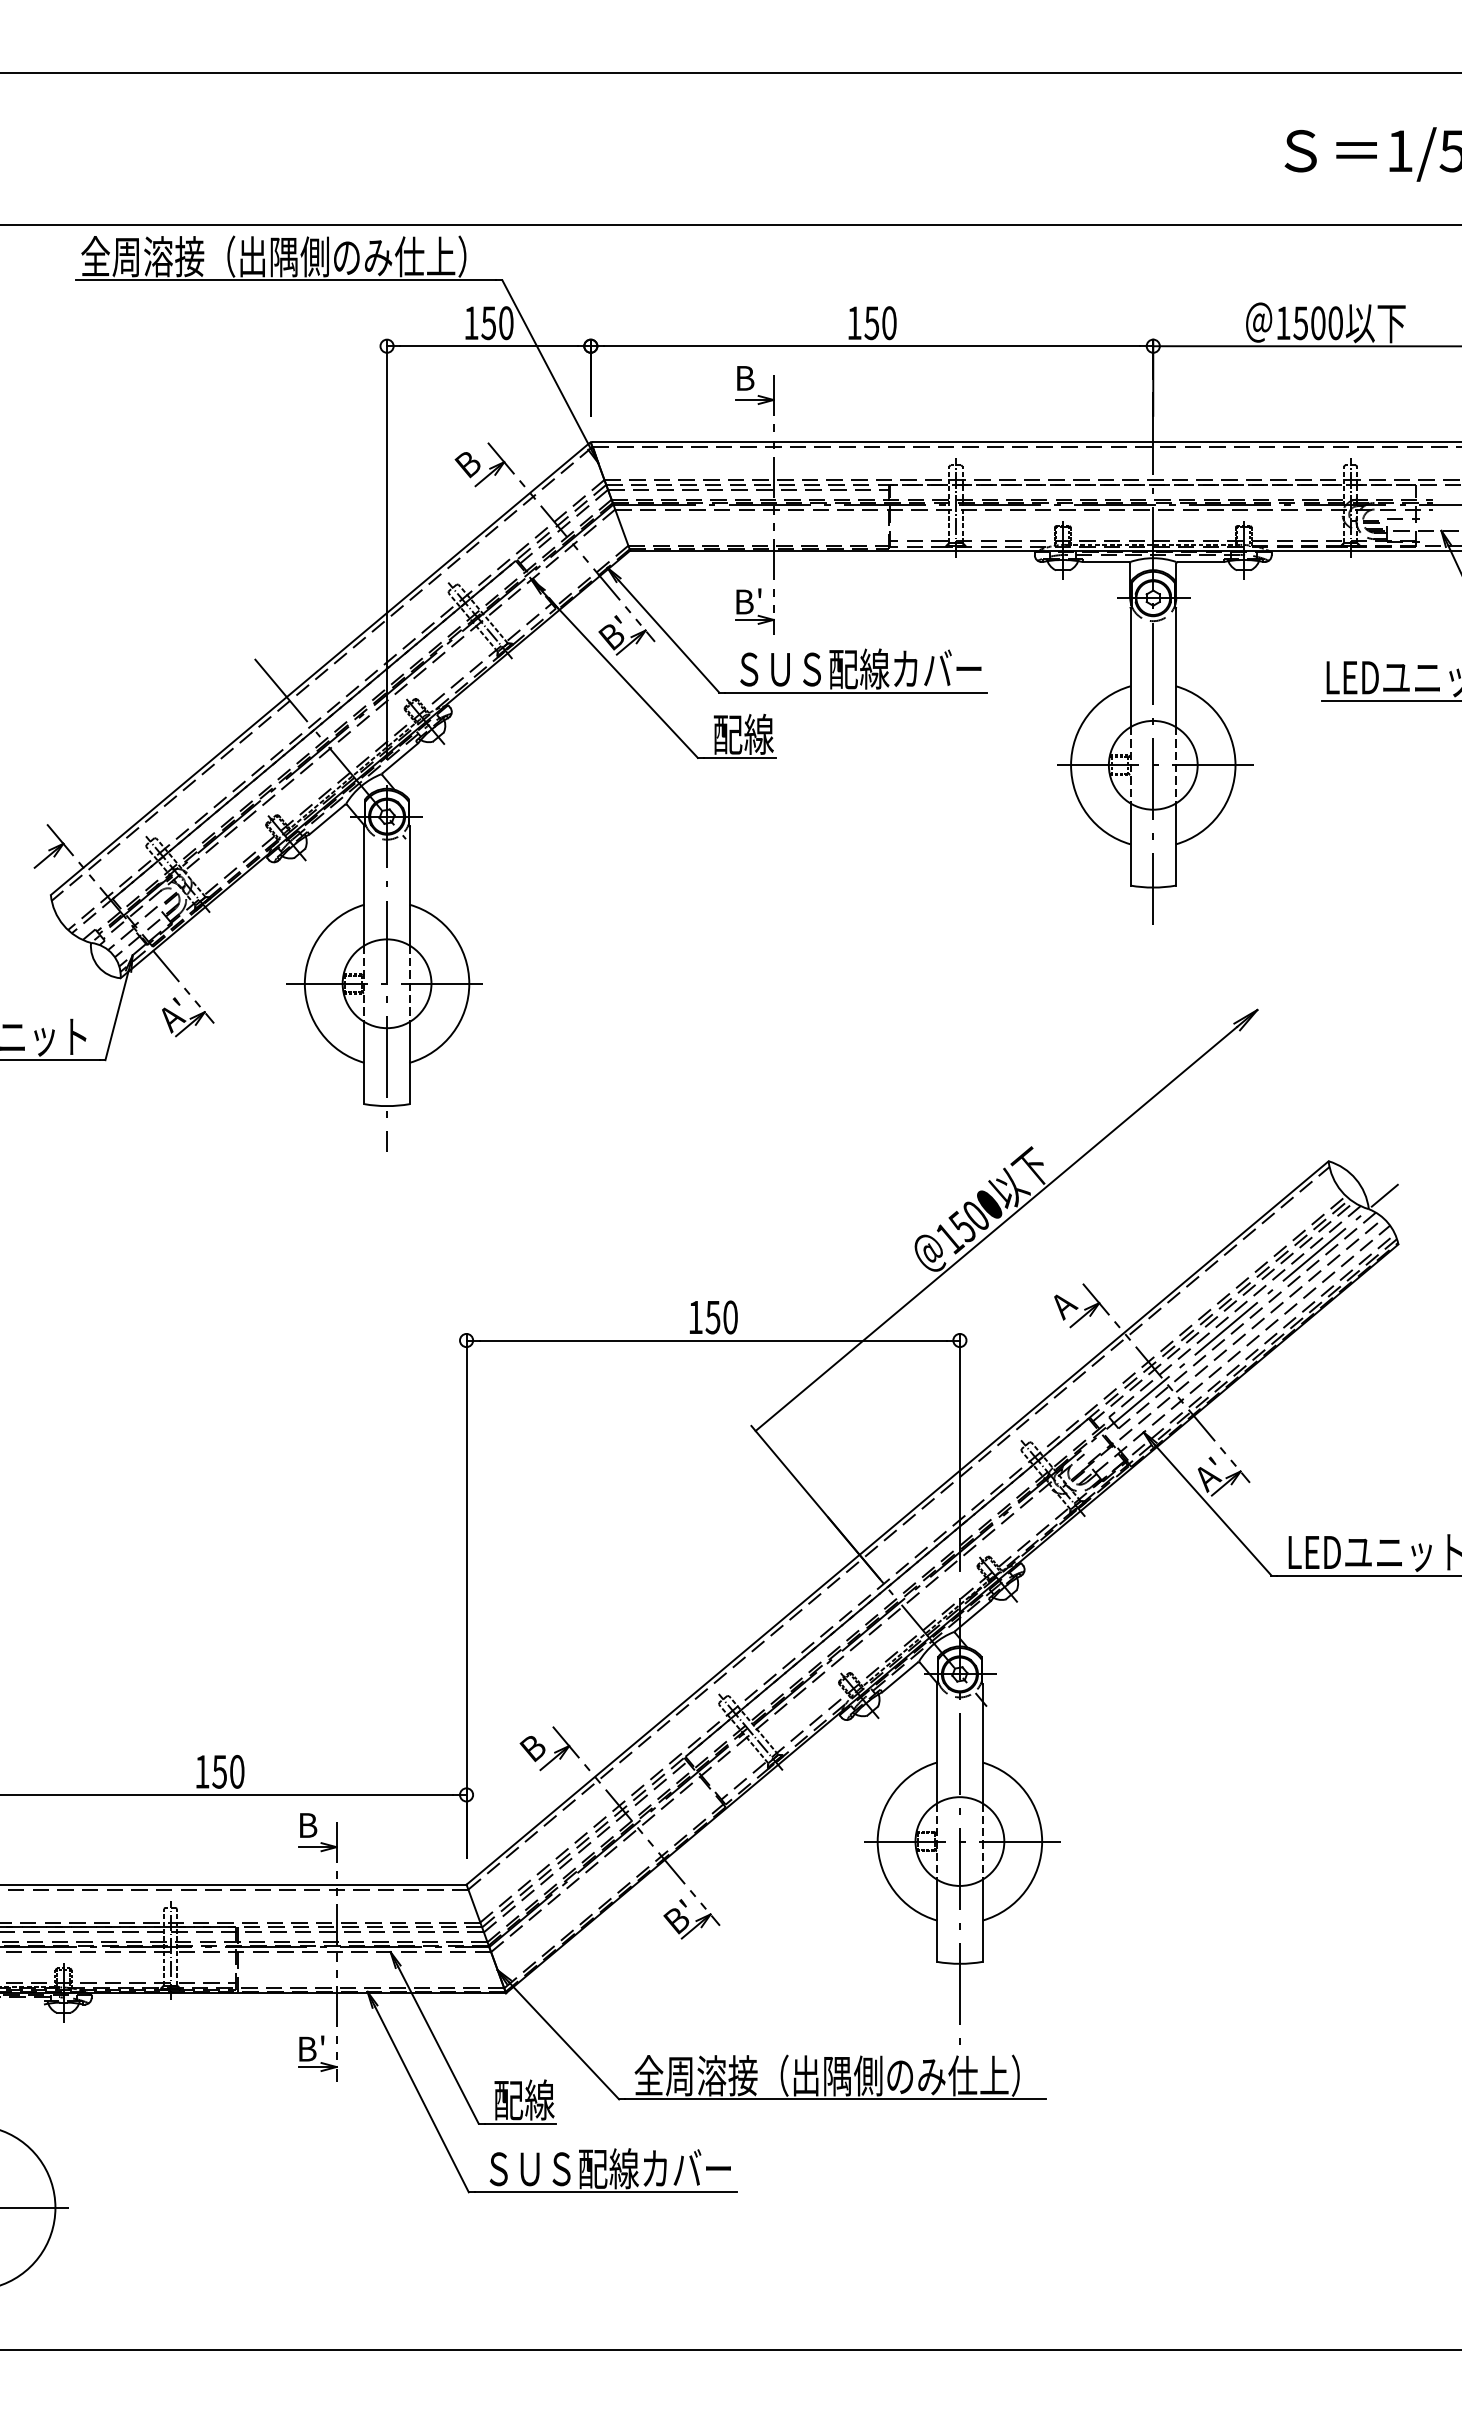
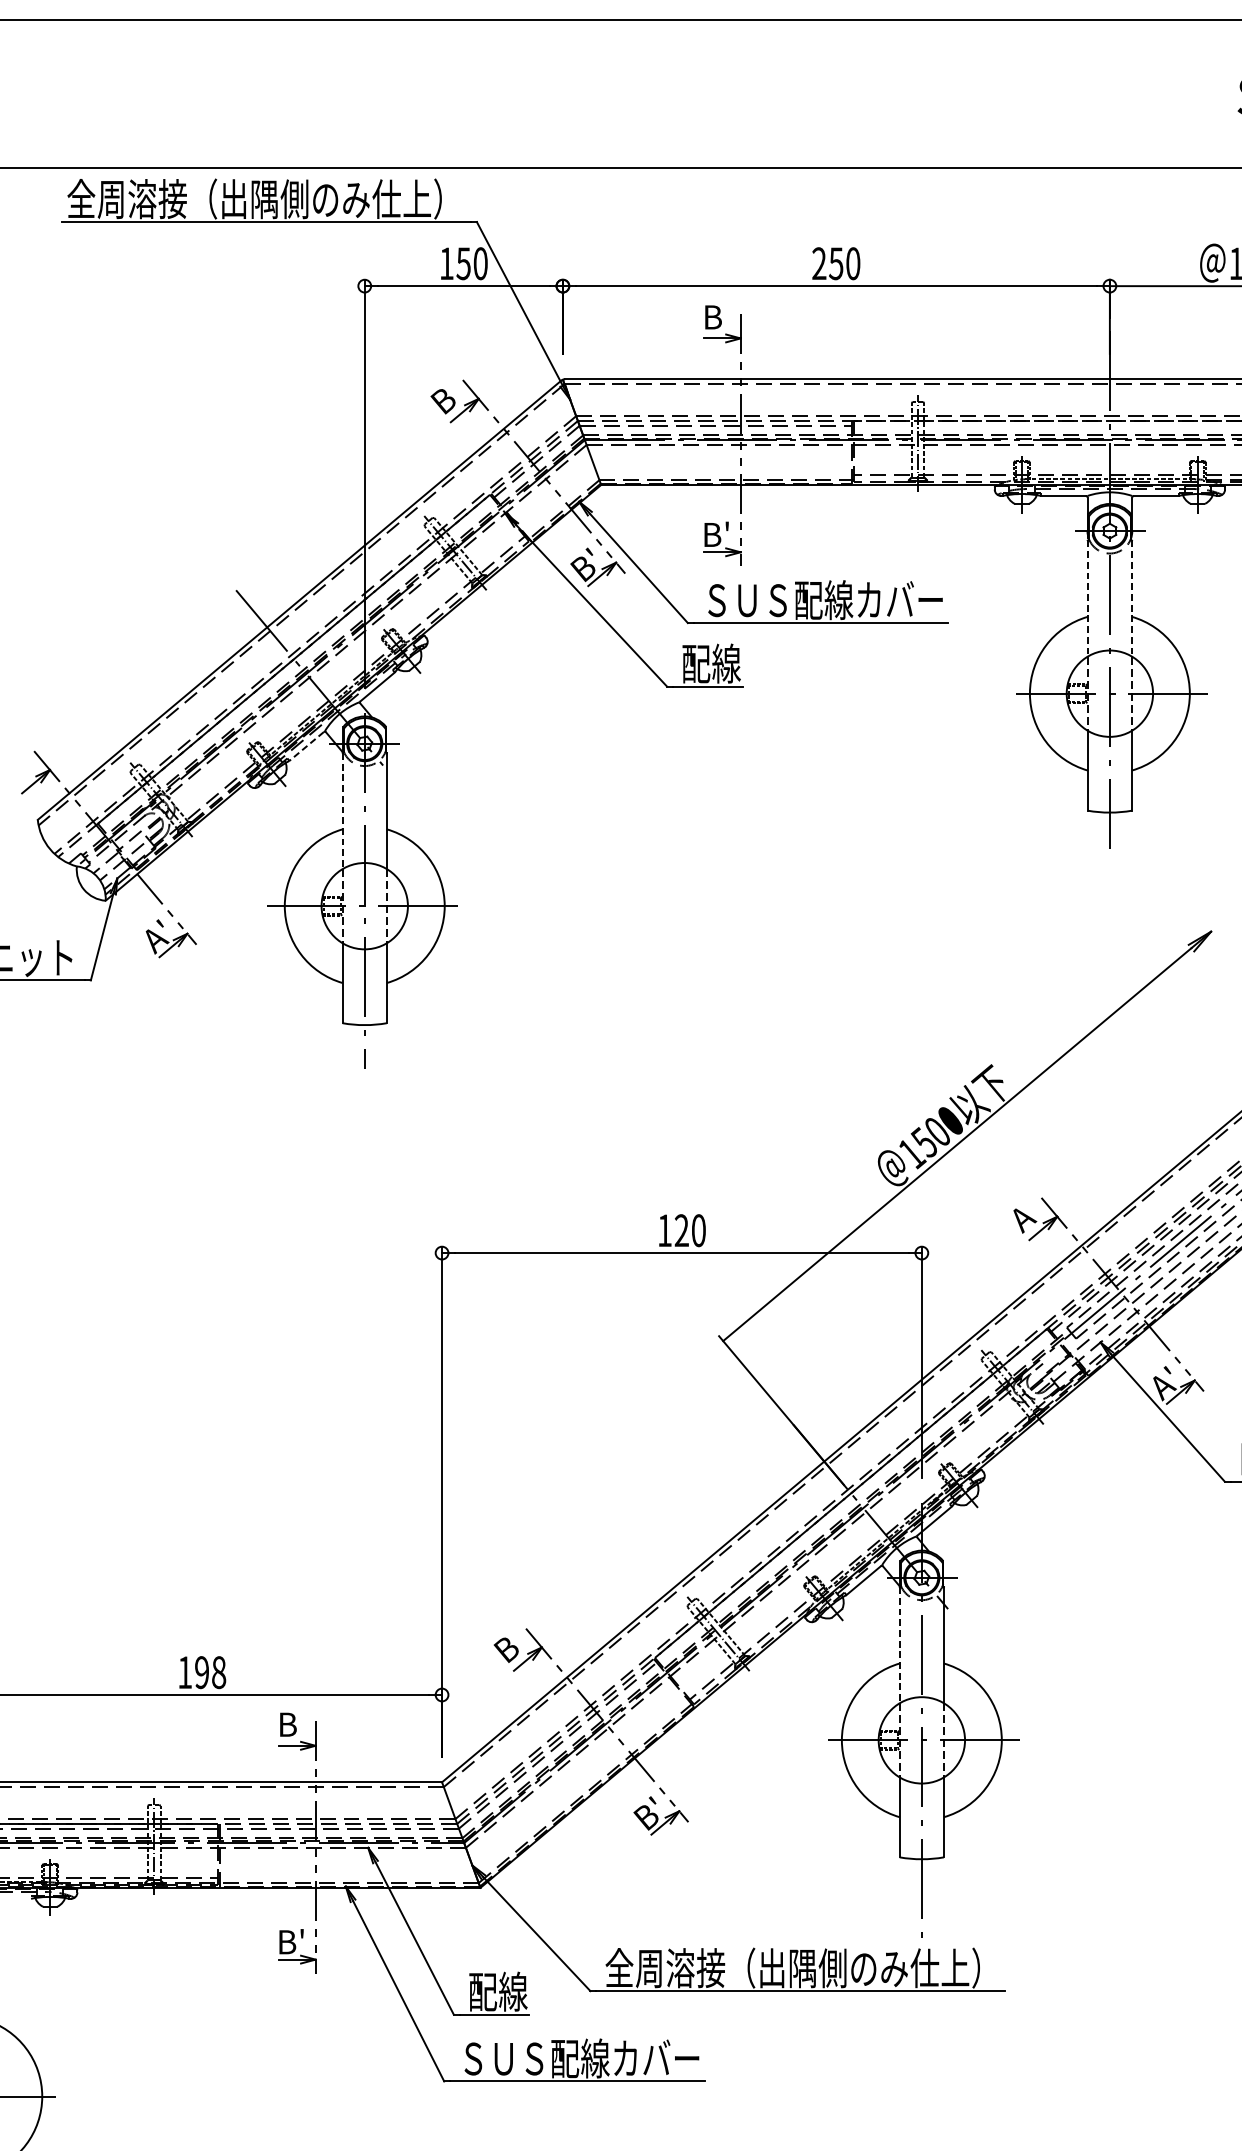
text: (854, 322) -> (819, 263), 150 -> 250
line: (1130, 667) -> (1087, 598), solid -> dashed
line: (1175, 667) -> (1131, 598), solid -> dashed
line: (326, 819) -> (305, 746), solid -> dashed
line: (364, 886) -> (342, 811), solid -> dashed
text: (712, 1317) -> (681, 1230), 150 -> 120
line: (937, 1743) -> (900, 1644), solid -> dashed
text: (228, 1771) -> (210, 1672), 150 -> 198

